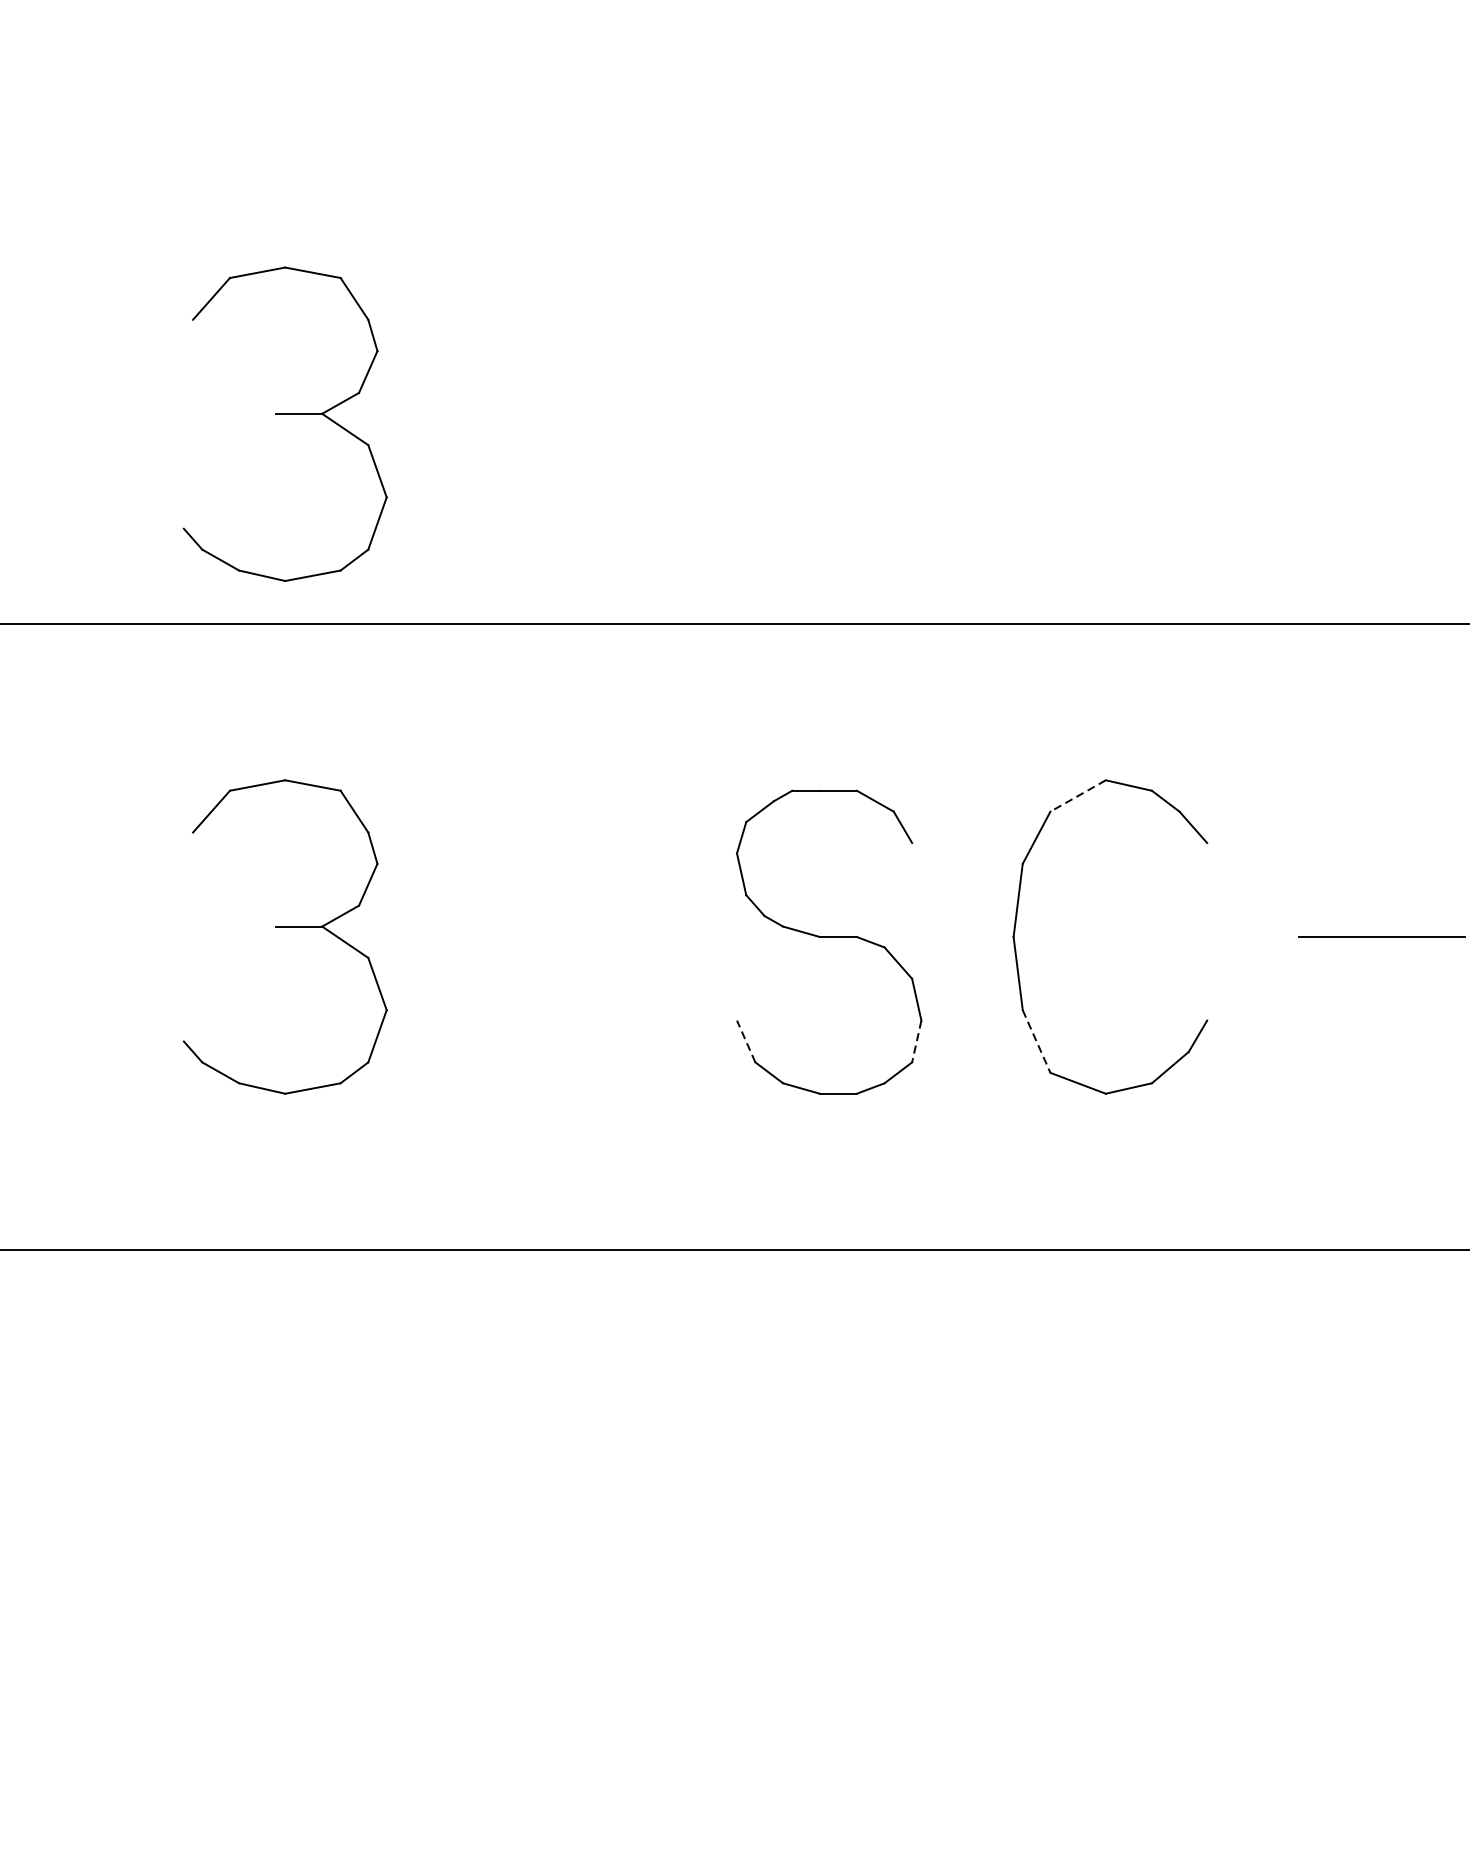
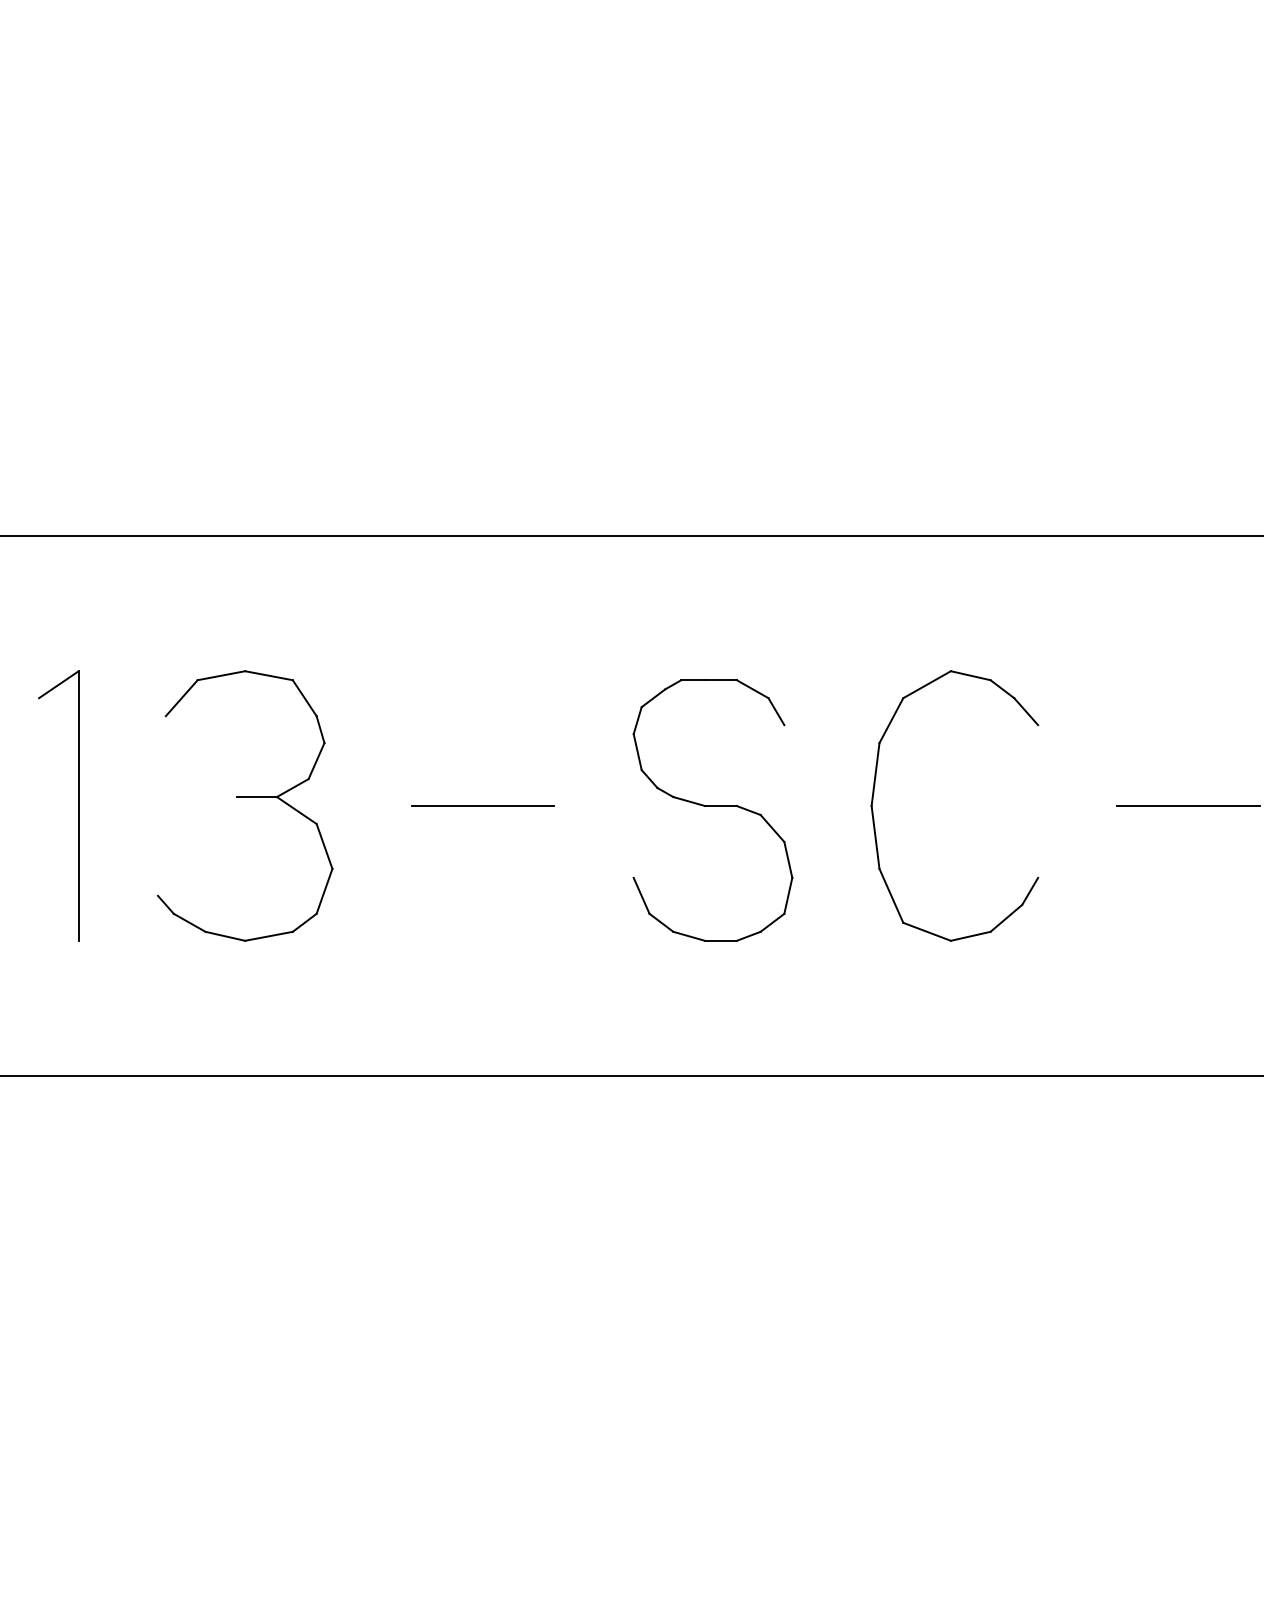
part: (285, 414) -> (245, 356), removed
line: (1077, 795) -> (926, 684), dashed -> solid
part: (91, 936) -> (78, 805), added
line: (561, 937) -> (482, 806), added
line: (746, 1041) -> (641, 895), dashed -> solid
line: (916, 1042) -> (788, 896), dashed -> solid
line: (1036, 1042) -> (891, 896), dashed -> solid

